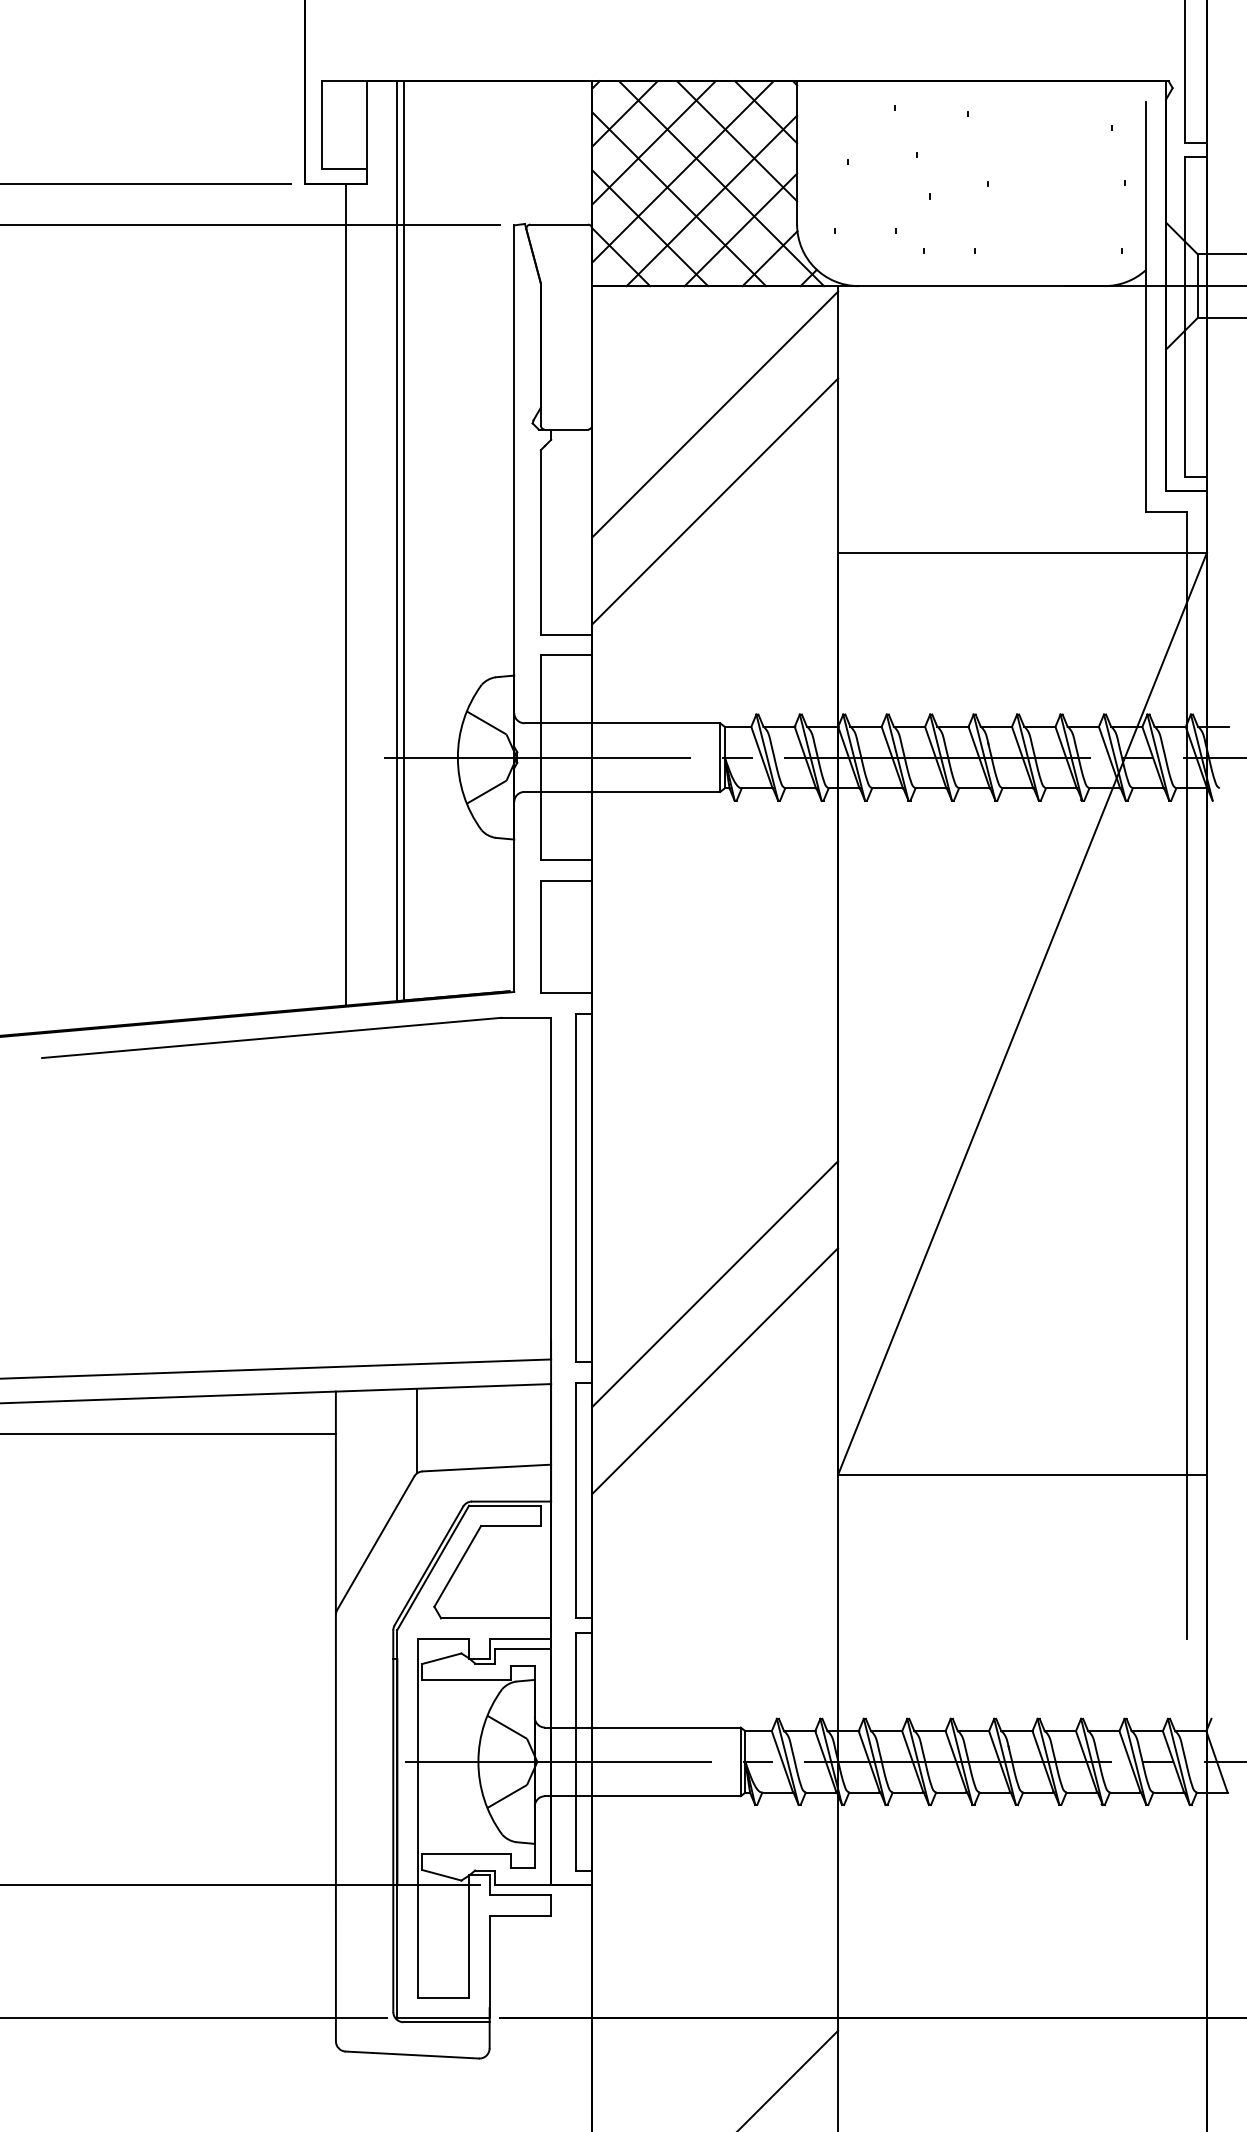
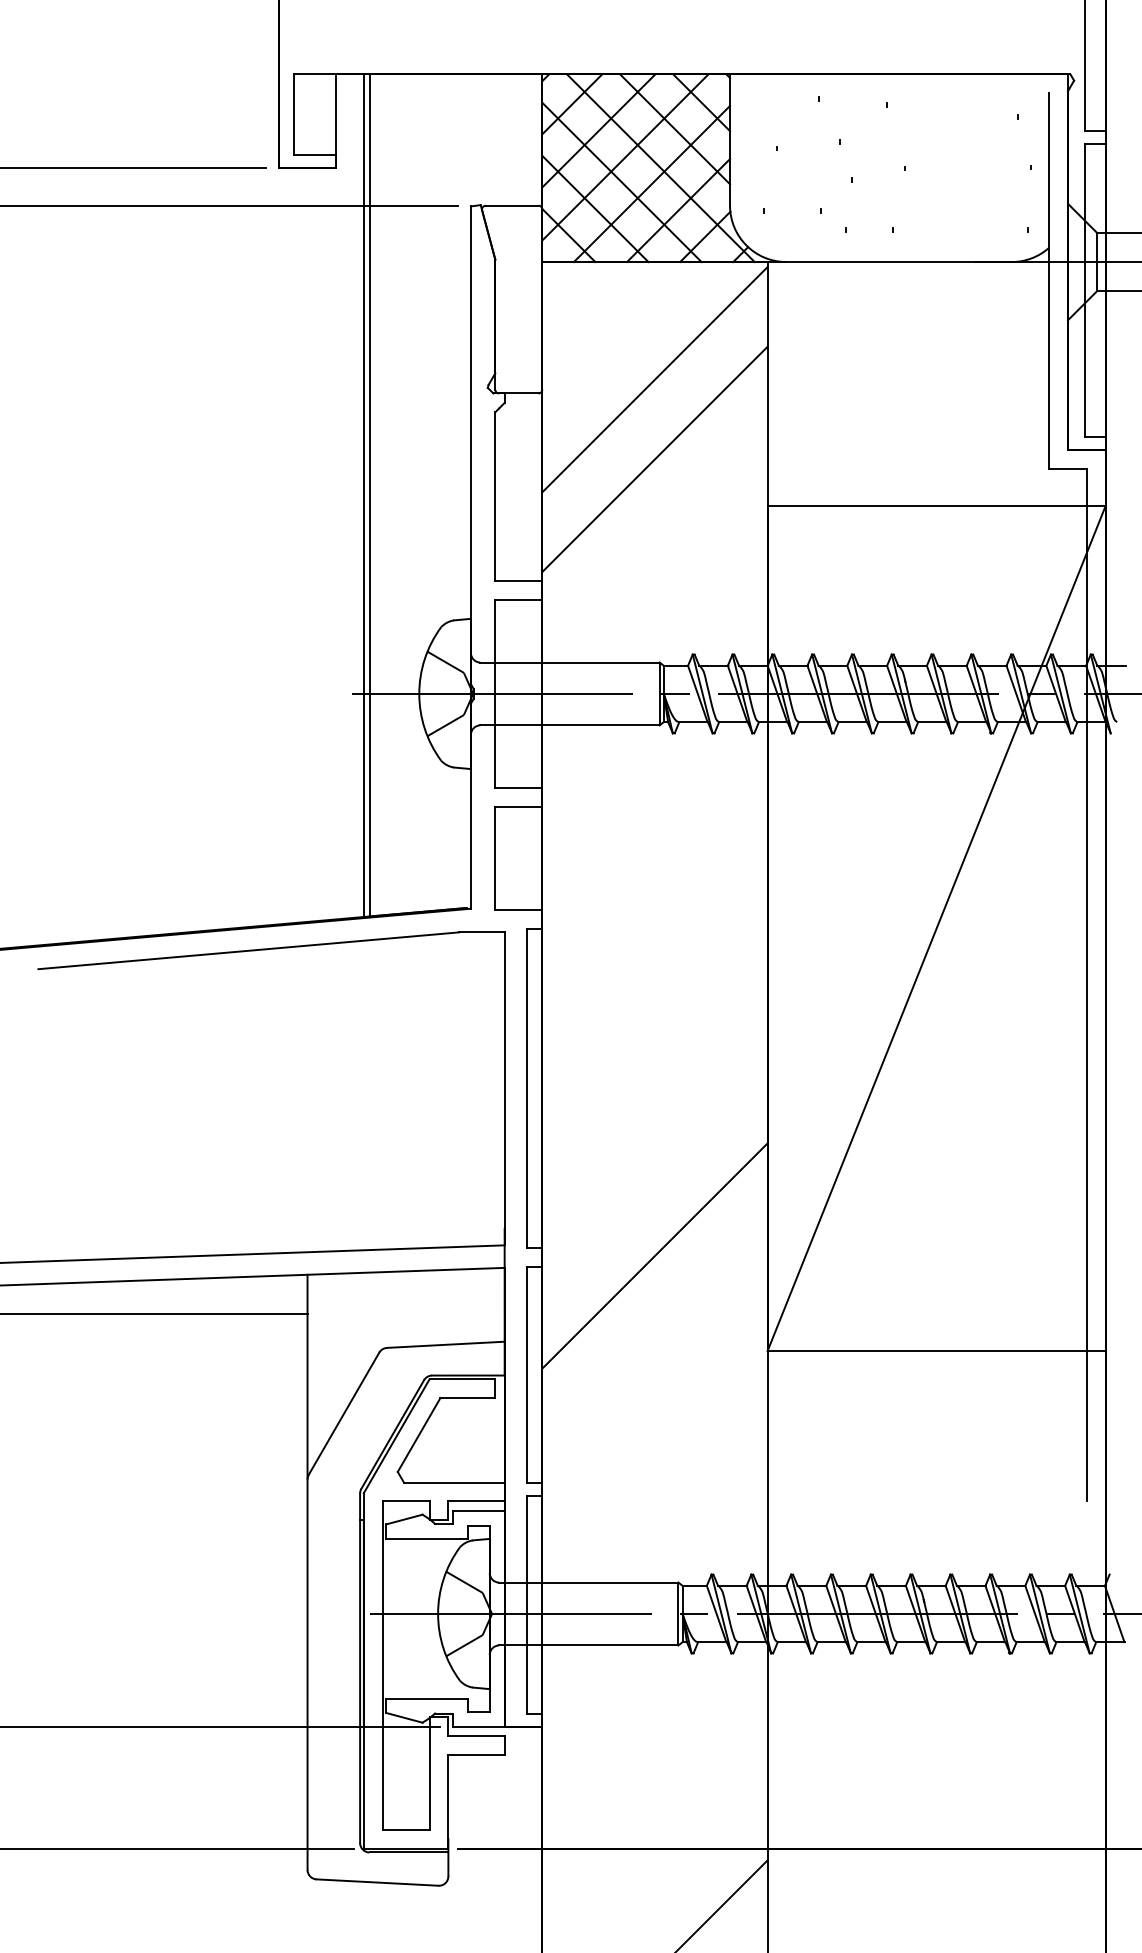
line: (346, 594) -> (317, 544), removed
line: (715, 1284) -> (655, 1176), removed
line: (417, 1430) -> (382, 1310), removed

